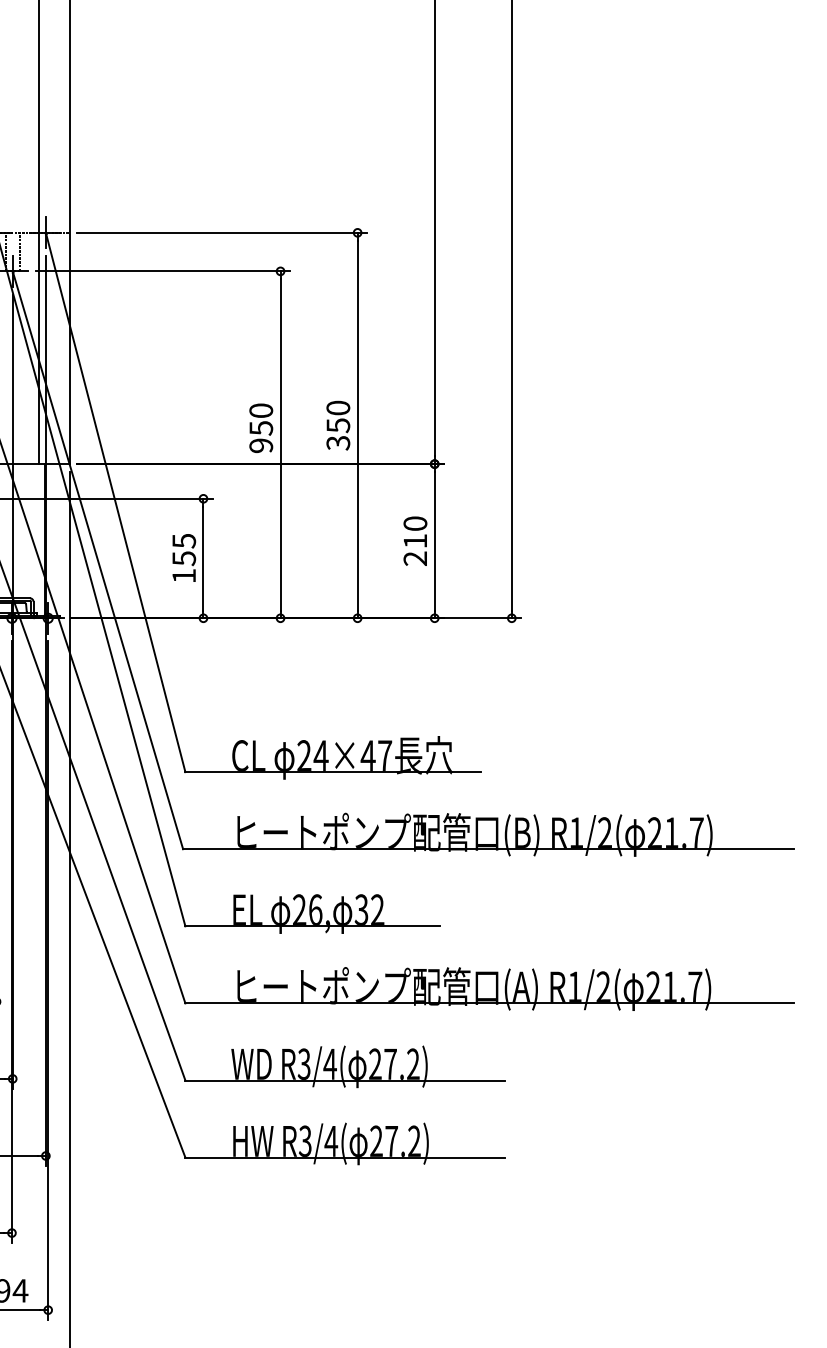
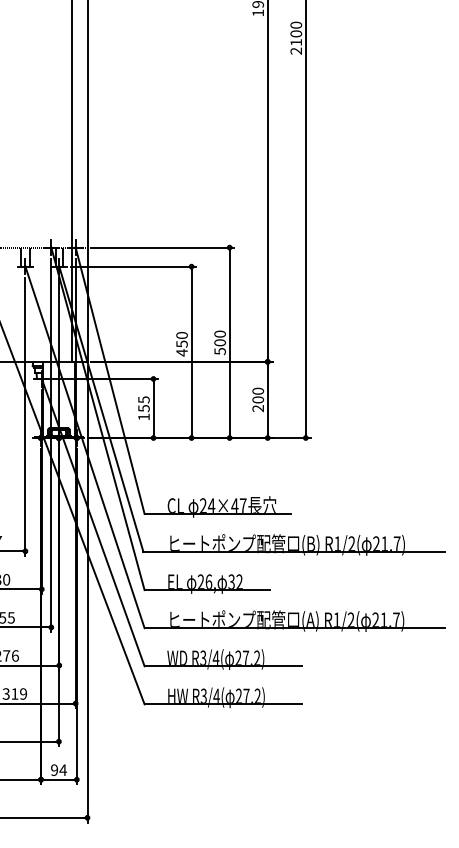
text: (337, 433) -> (219, 346), 350 -> 500
text: (260, 445) -> (181, 352), 950 -> 450
text: (416, 540) -> (258, 399), 210 -> 200

